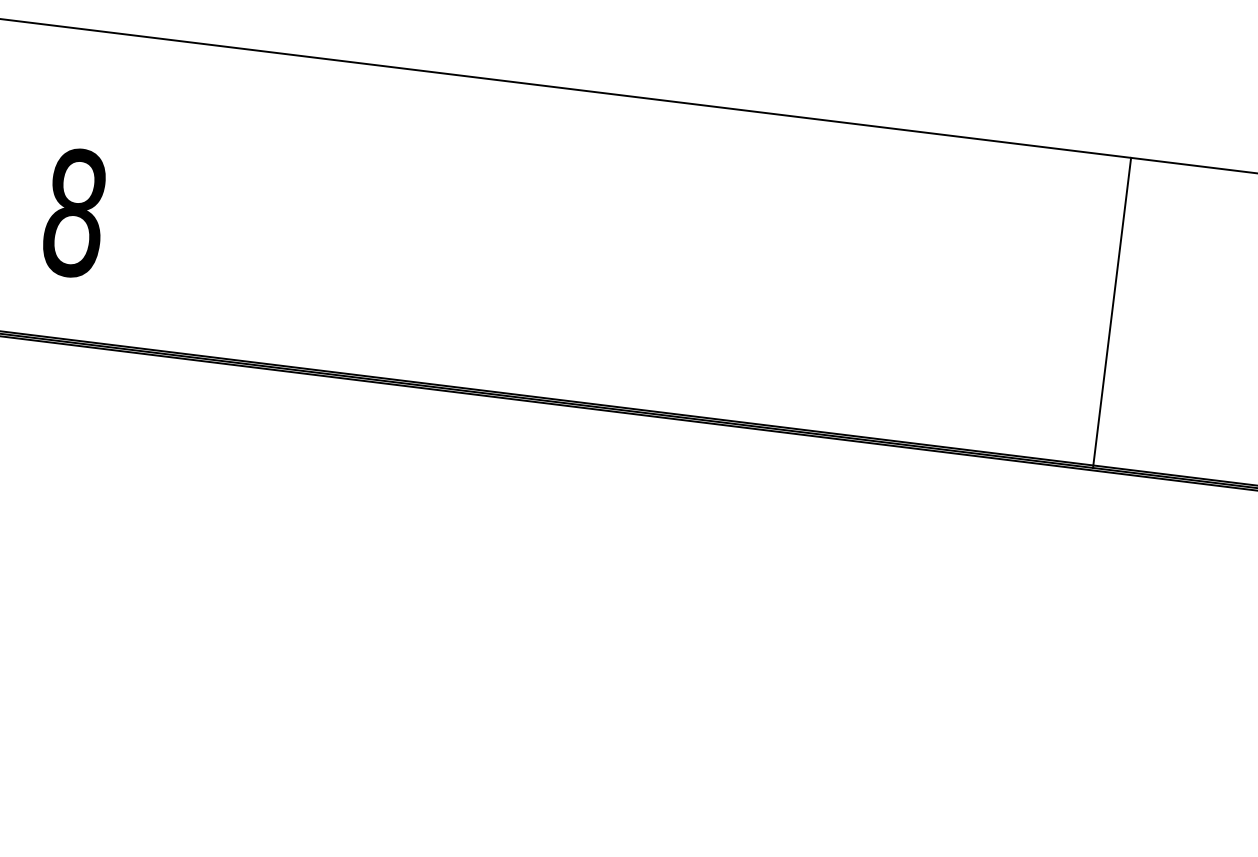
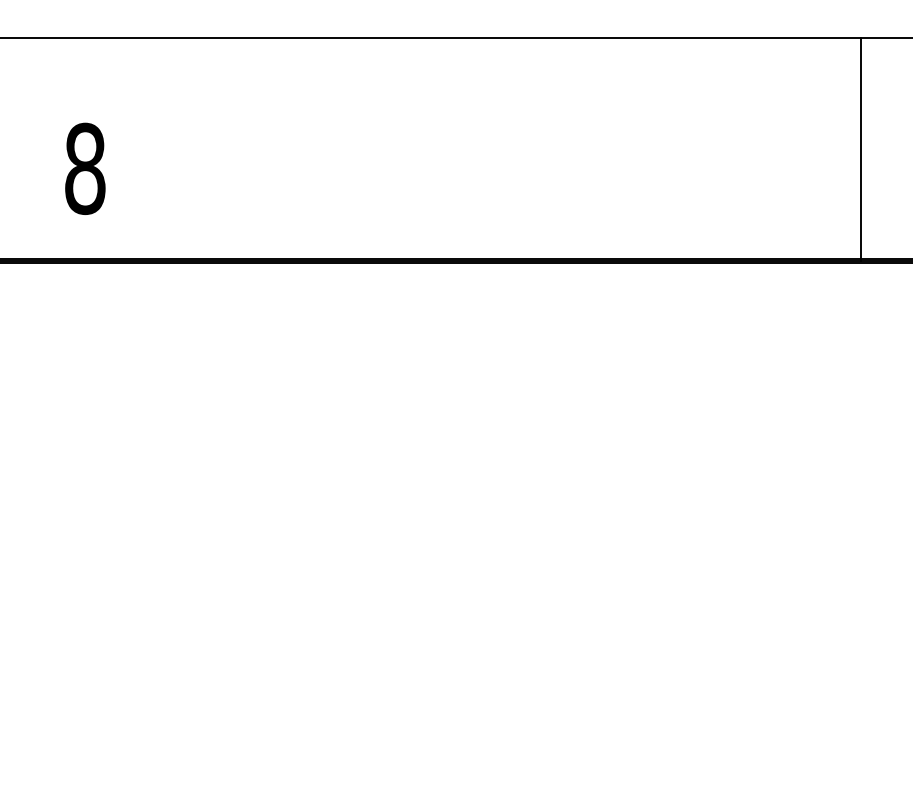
line: (1112, 312) -> (860, 149), moved

